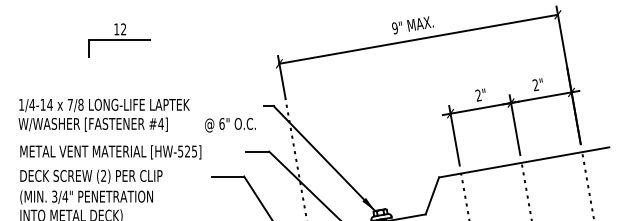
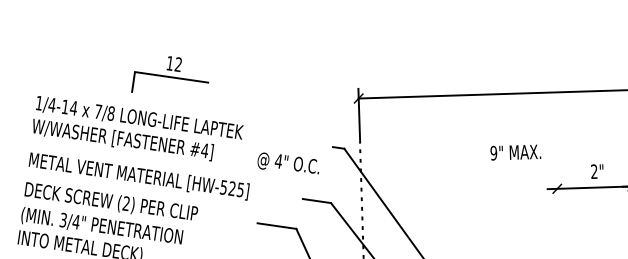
text: (412, 25) -> (515, 152), moved
part: (119, 40) -> (171, 77), moved
text: (221, 123) -> (278, 160), 6" -> 4"
line: (454, 135) -> (558, 215), removed

